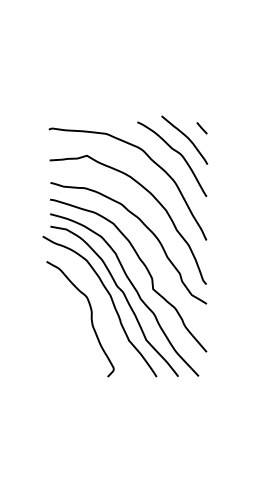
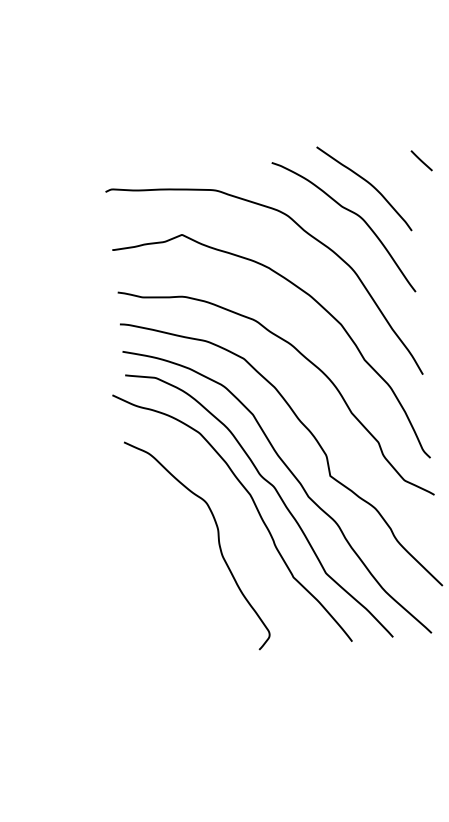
line: (201, 128) -> (420, 161), moved

